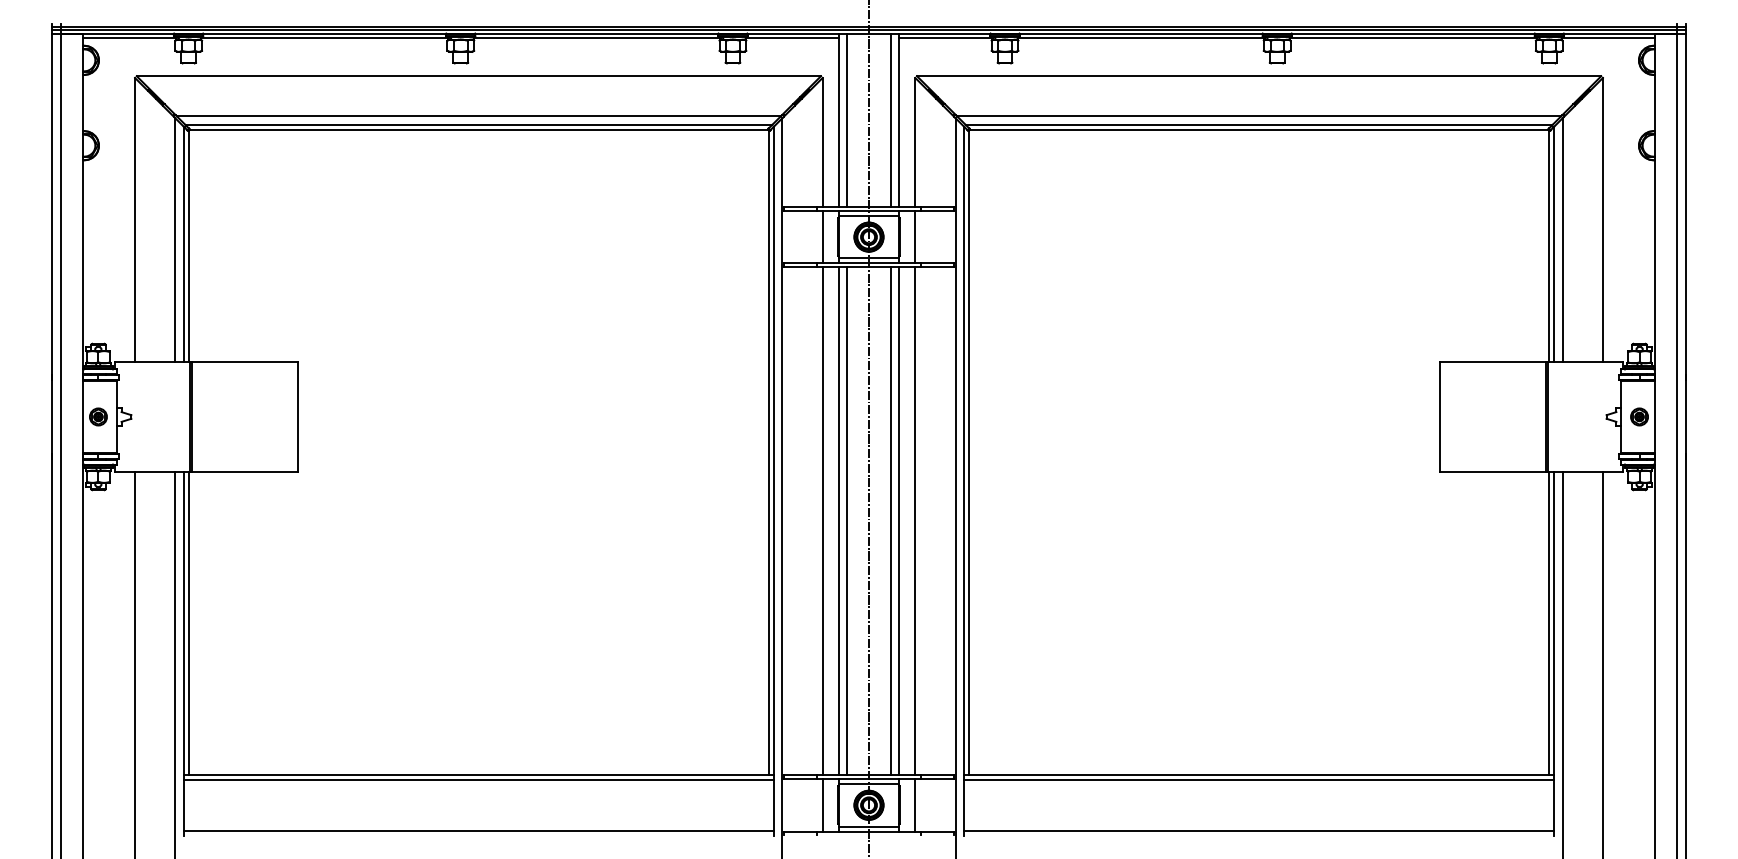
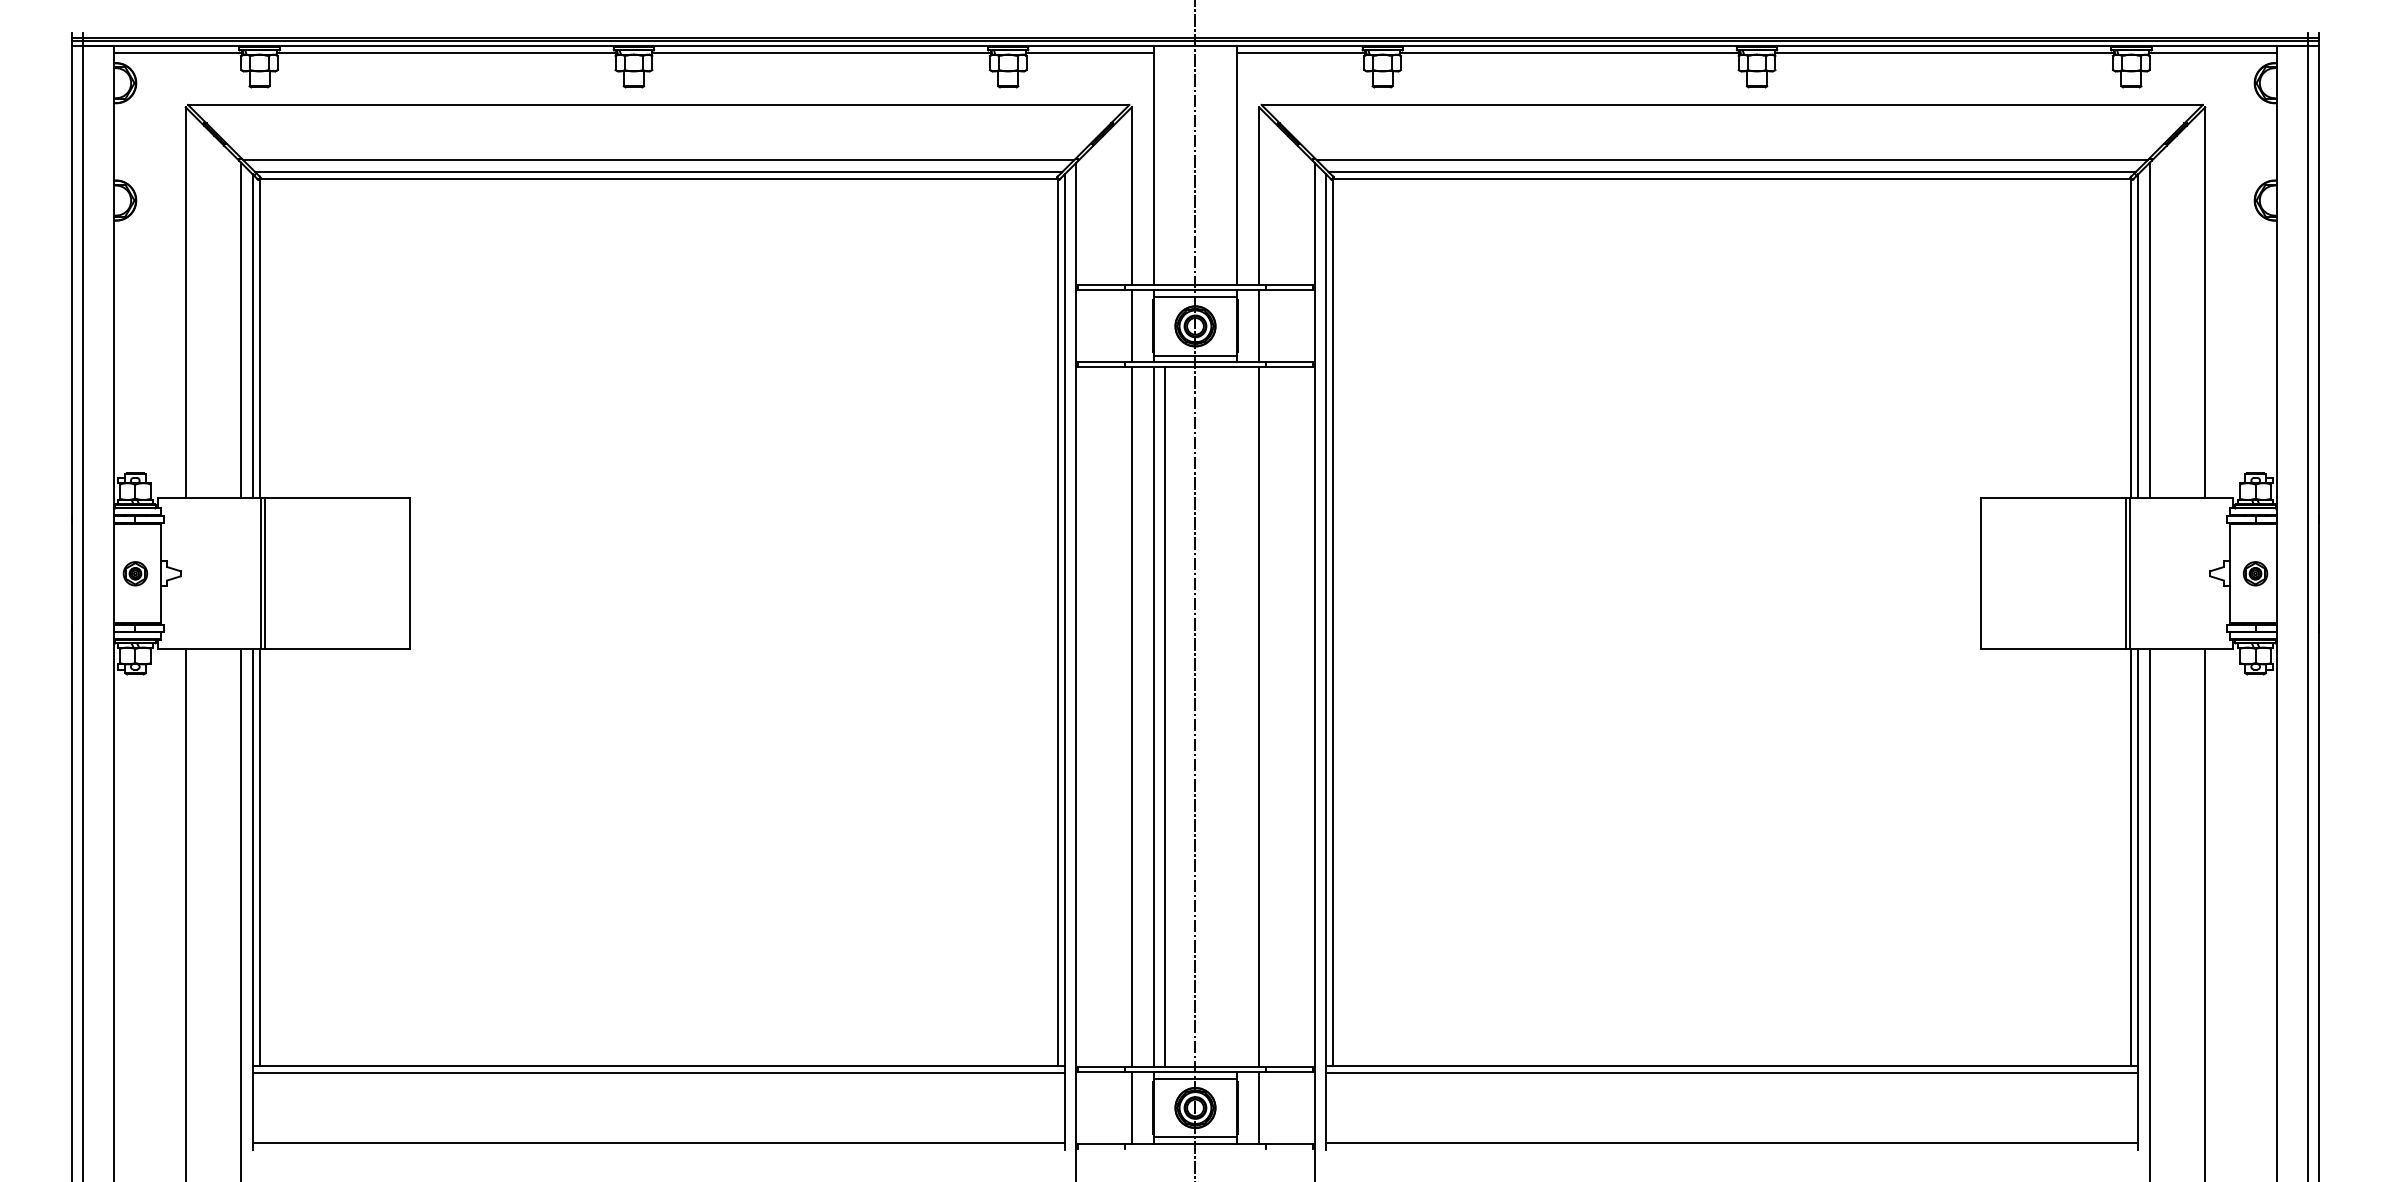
line: (847, 120) -> (1165, 165), removed
line: (890, 120) -> (1225, 165), removed
line: (890, 520) -> (1225, 716), removed
line: (899, 520) -> (1237, 716), removed

